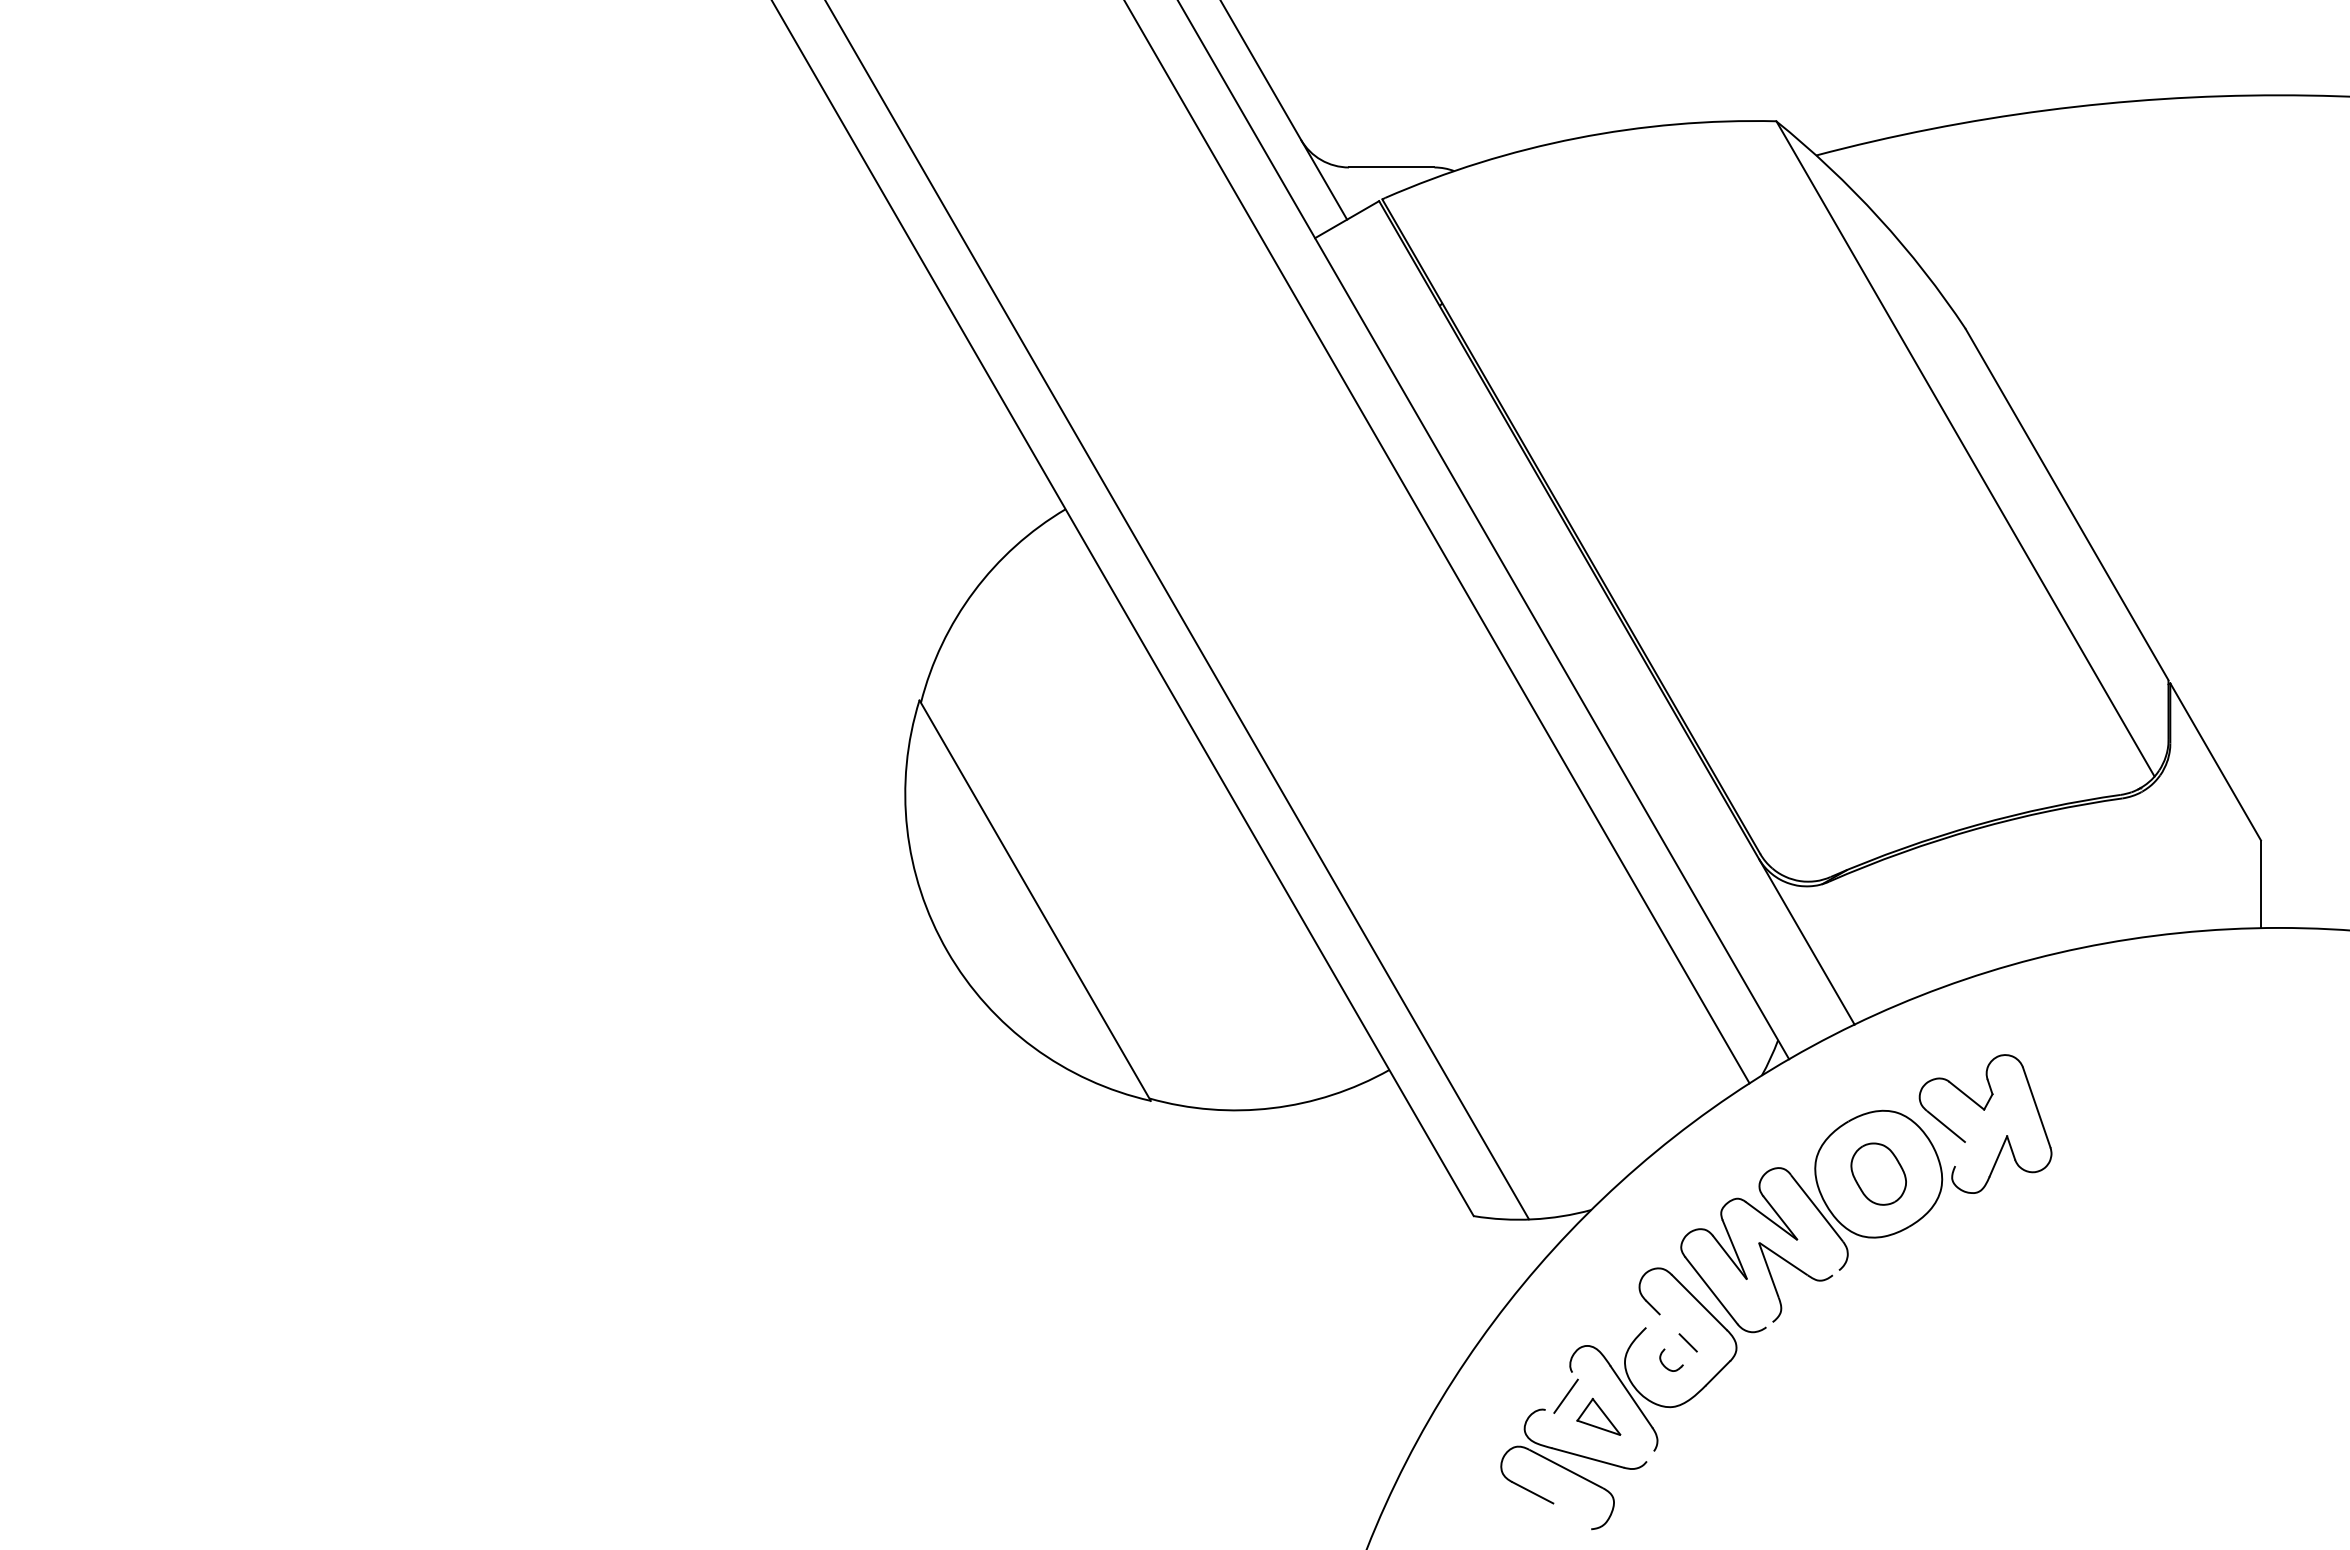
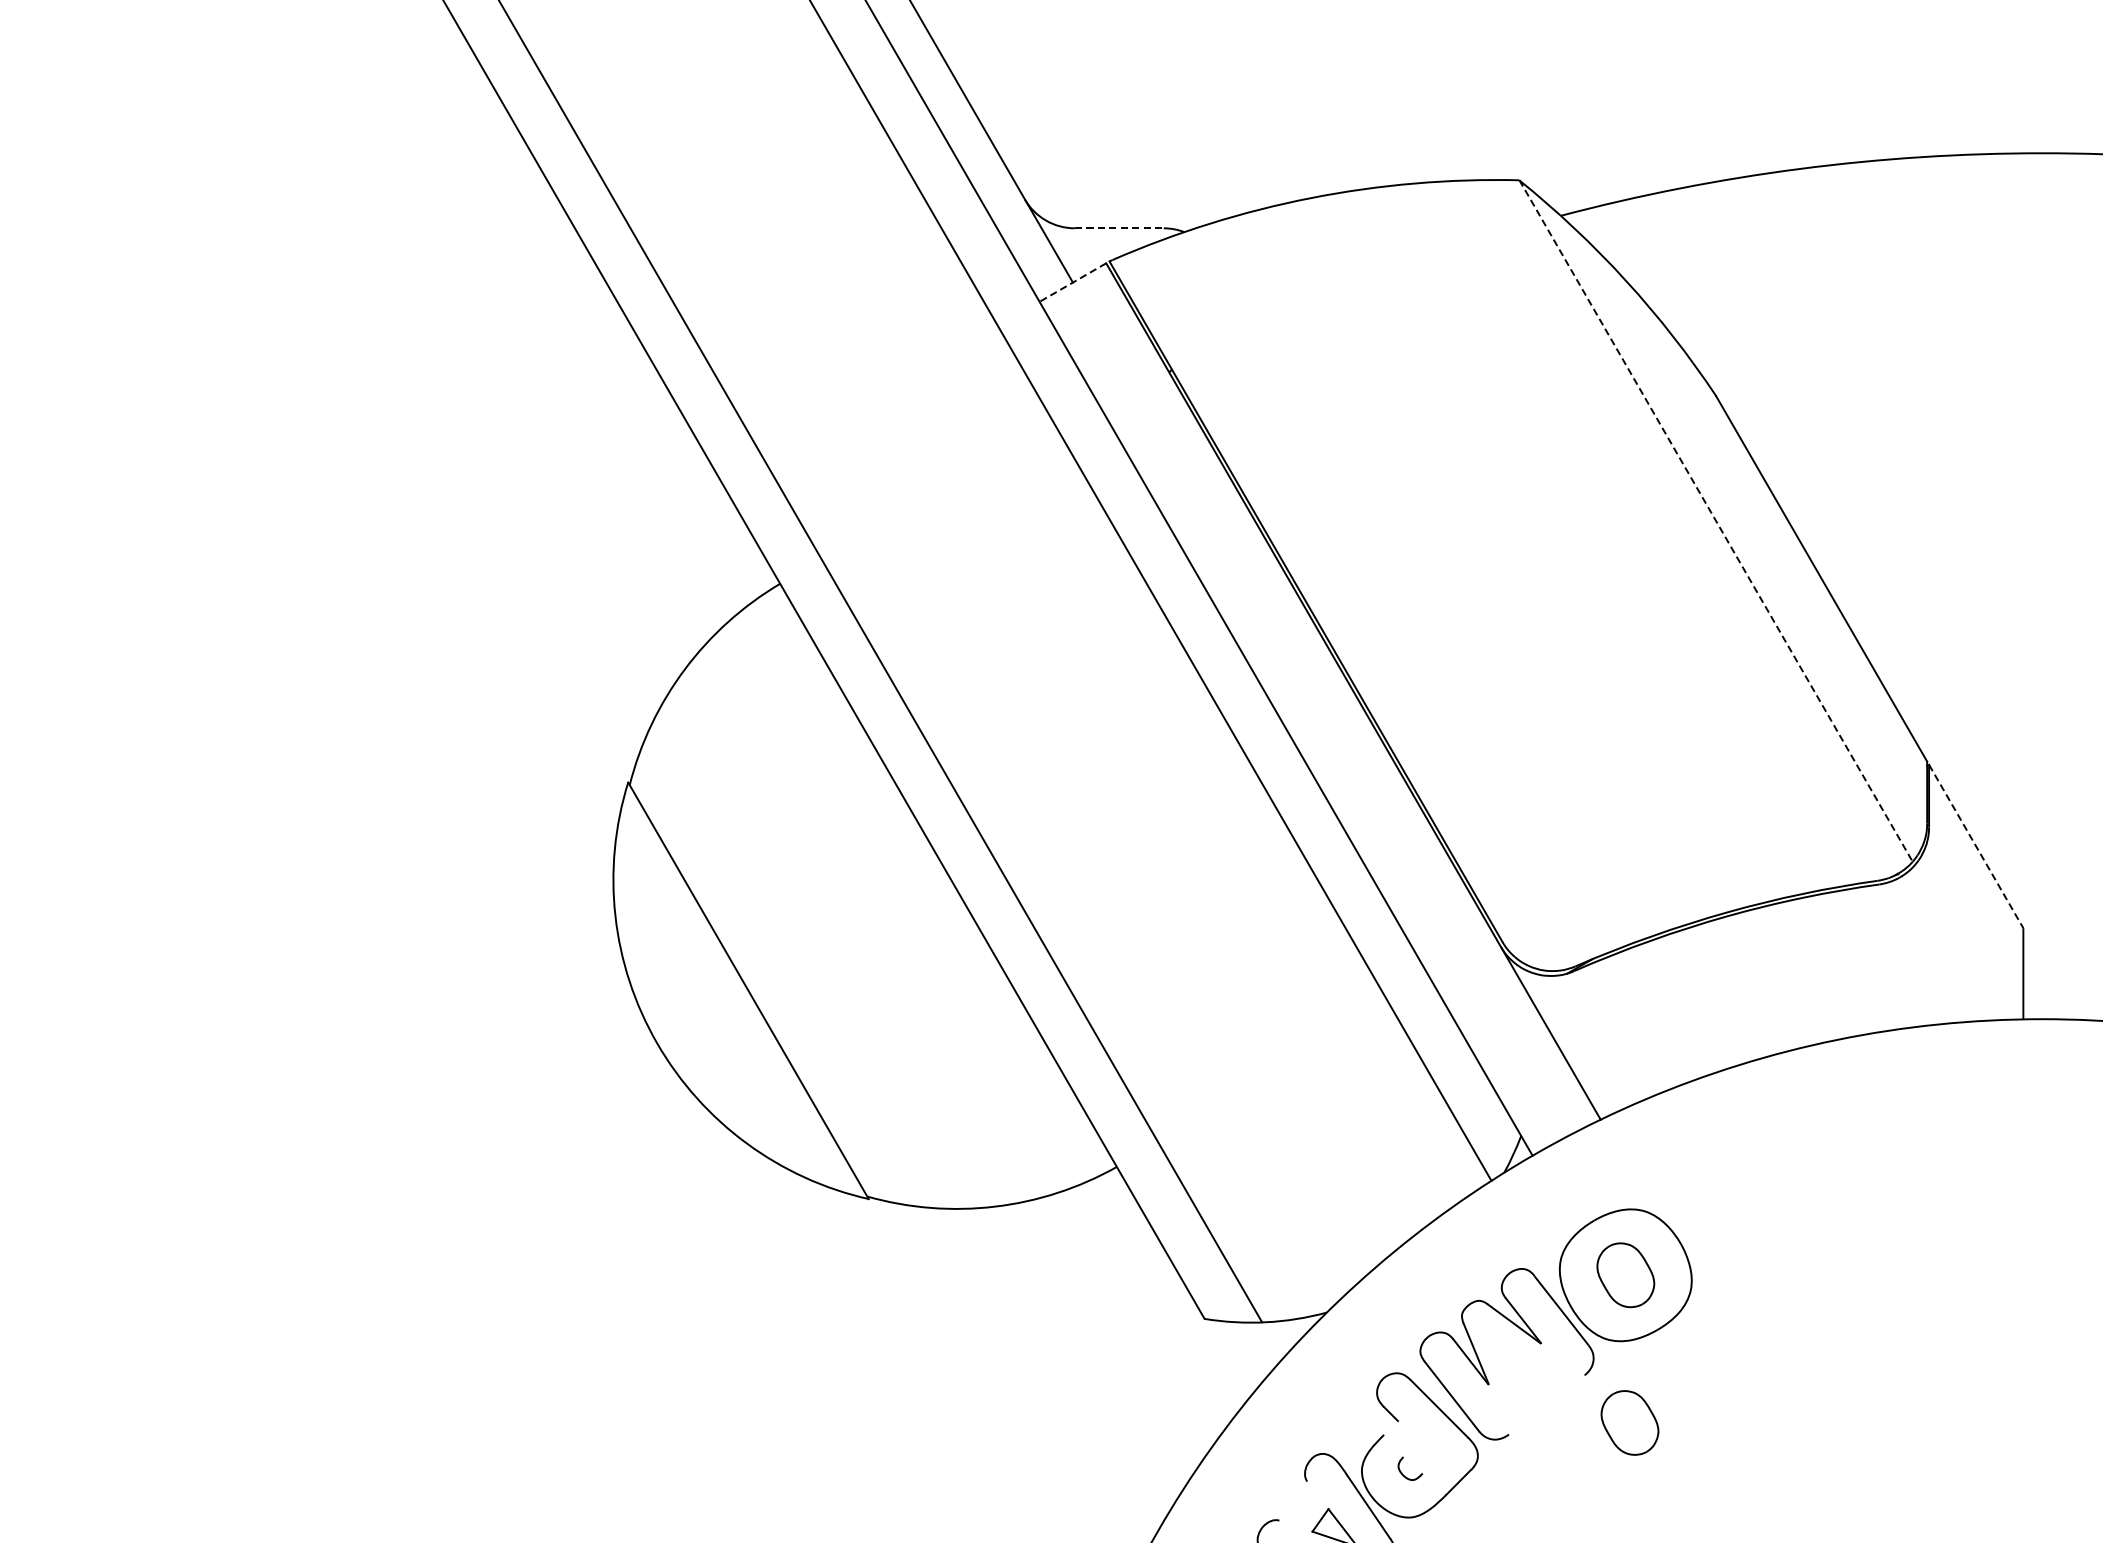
line: (1391, 167) -> (1119, 228), solid -> dashed
line: (1347, 219) -> (1073, 282), solid -> dashed
line: (1965, 449) -> (1716, 521), solid -> dashed
line: (2215, 761) -> (1976, 846), solid -> dashed
part: (1984, 1110) -> (1735, 1209), removed
part: (1801, 1272) -> (1545, 1377), removed
part: (1882, 1315) -> (1629, 1422), added
line: (1687, 1342) -> (1426, 1450), removed
line: (1565, 1395) -> (1300, 1505), removed

